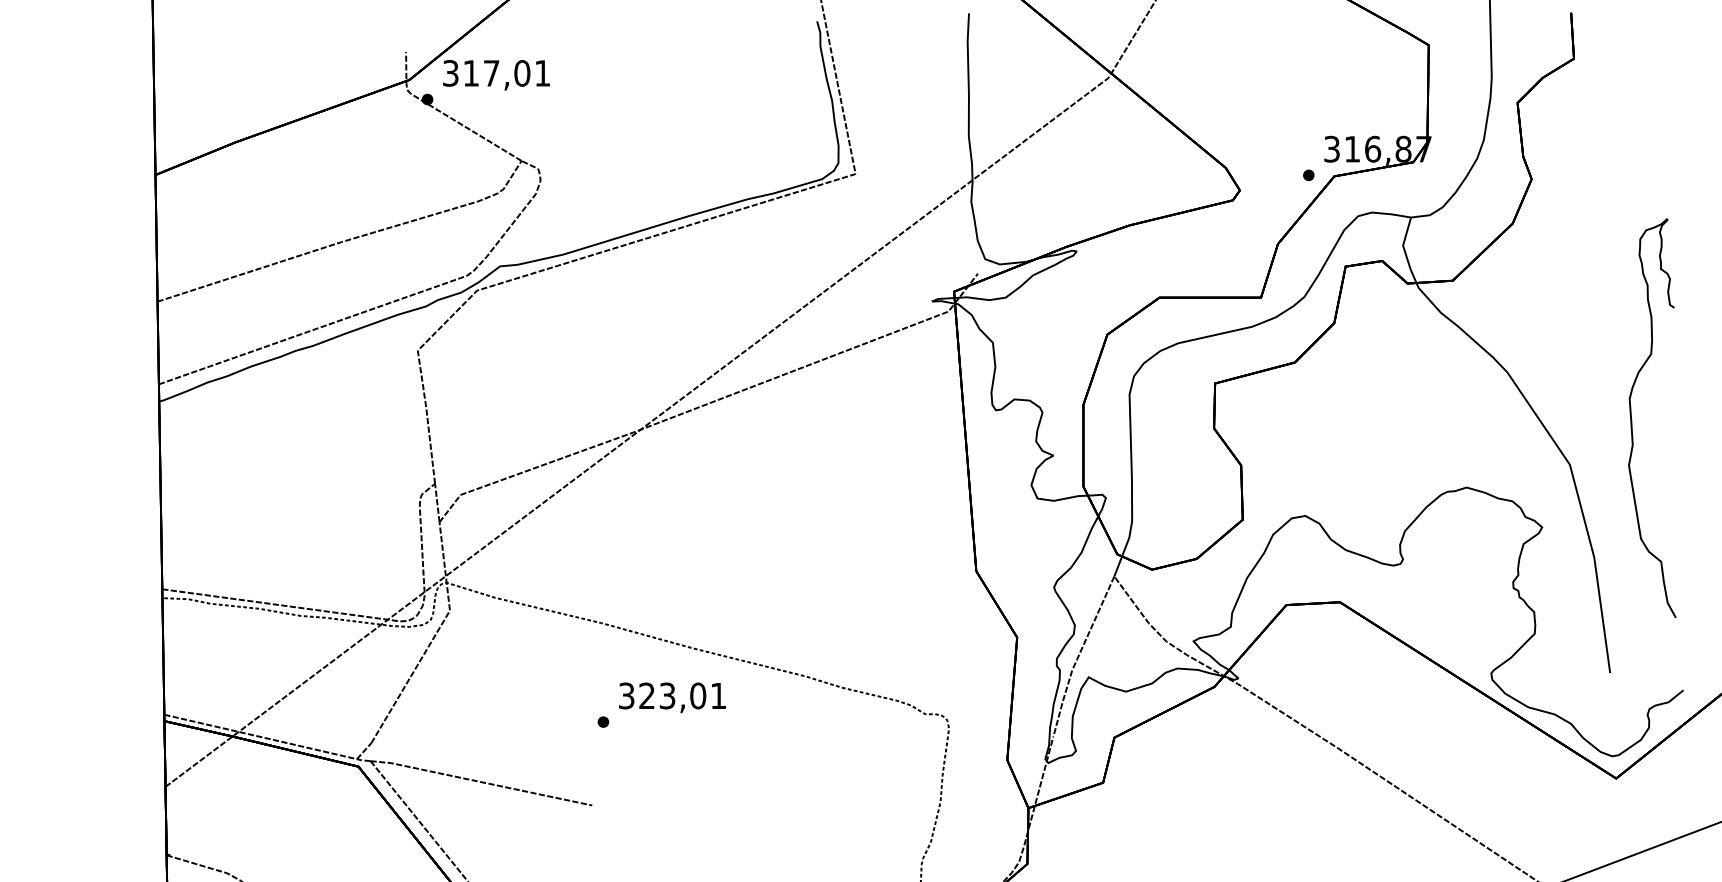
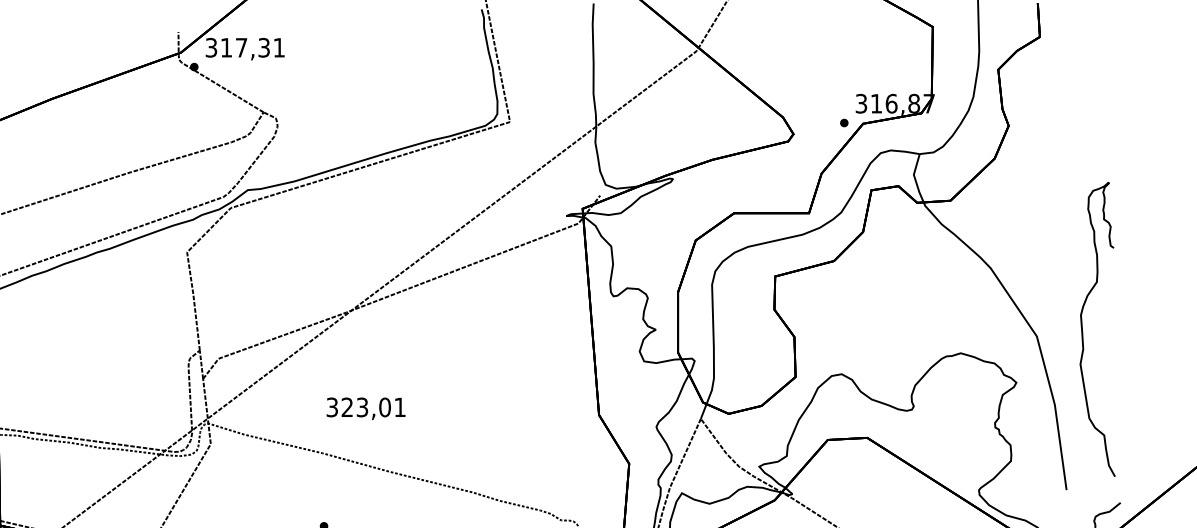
text: (522, 73) -> (264, 47), 317,01 -> 317,31
curve: (1632, 419) -> (1083, 330), moved
text: (672, 697) -> (366, 408), moved

